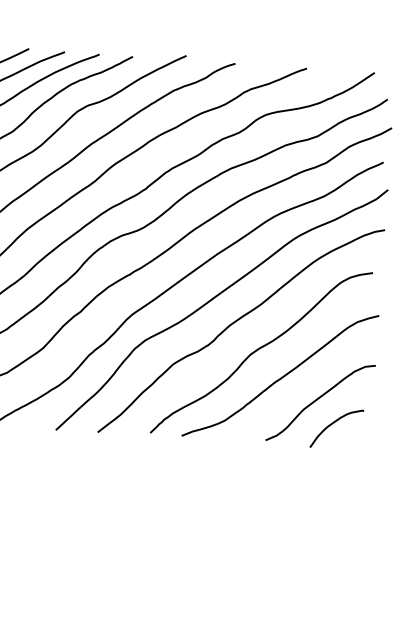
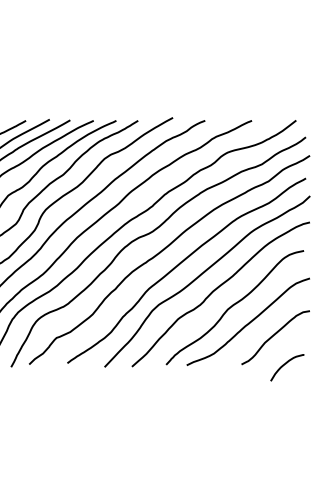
curve: (335, 423) -> (286, 364), moved

